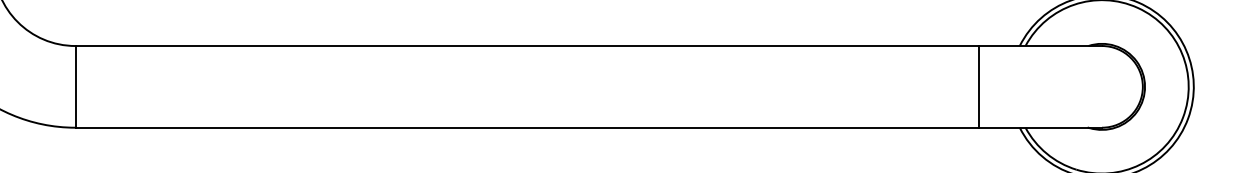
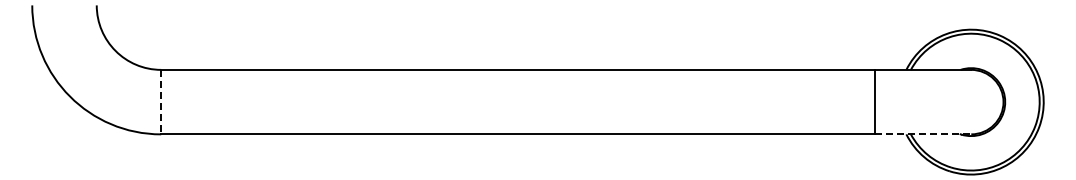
line: (75, 87) -> (161, 102), solid -> dashed
line: (1041, 127) -> (923, 134), solid -> dashed

